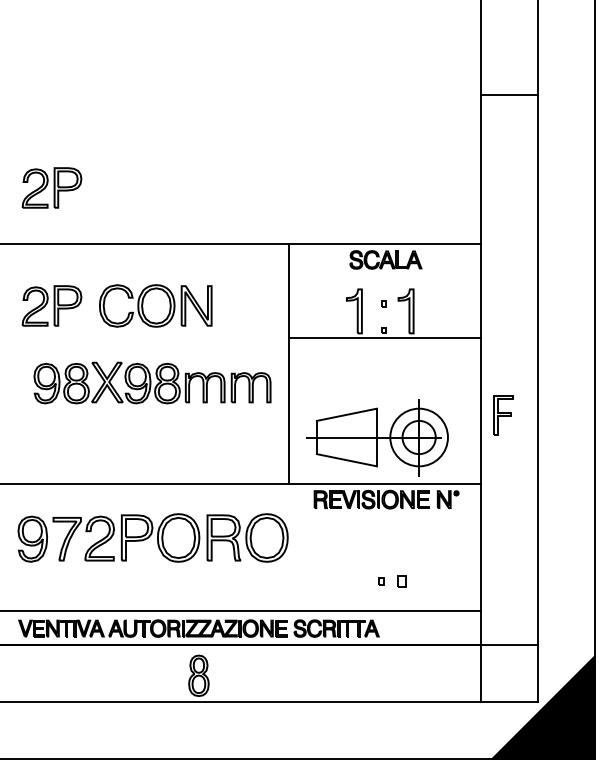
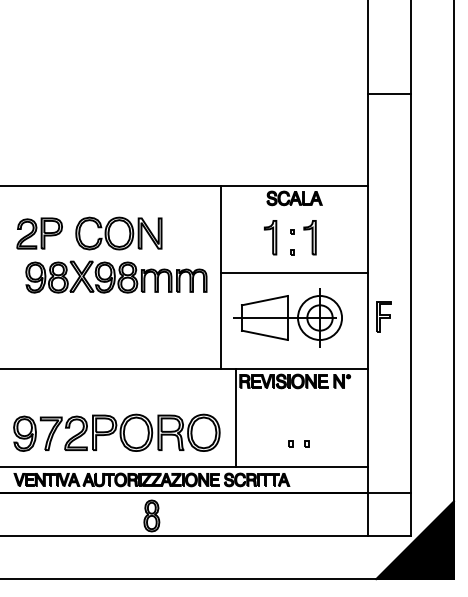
line: (509, 94) -> (389, 93), moved
part: (51, 187) -> (39, 143), removed
line: (385, 338) -> (294, 273), moved
part: (152, 382) -> (116, 276), moved
part: (377, 437) -> (288, 317), moved
part: (152, 537) -> (116, 432), moved
line: (309, 547) -> (236, 418), added
part: (401, 581) -> (306, 443), size x0.62

